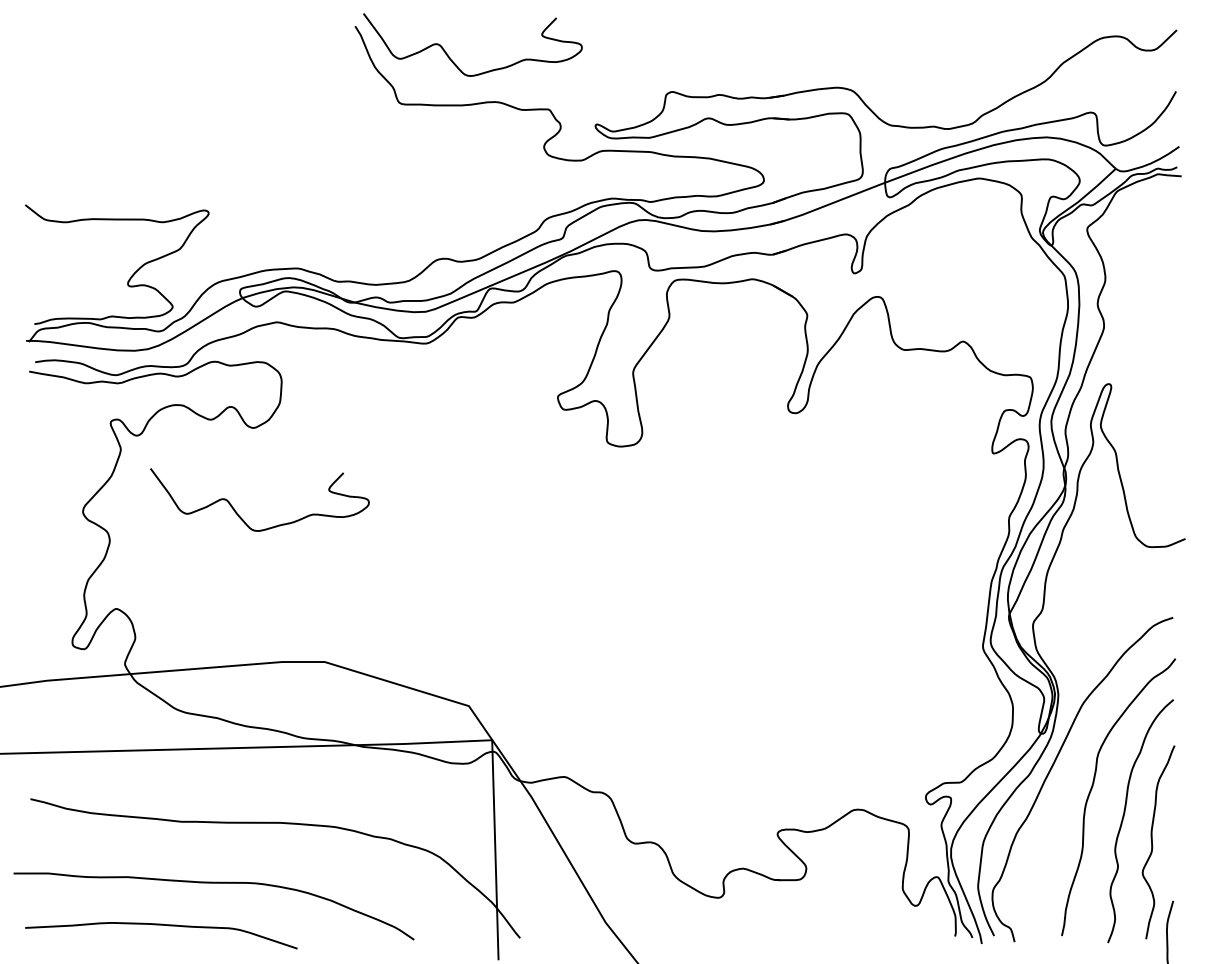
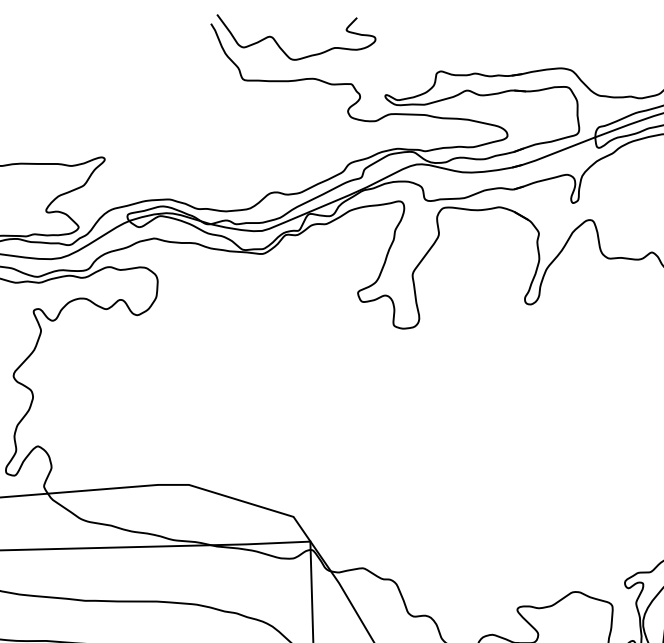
curve: (241, 517) -> (128, 380), removed

